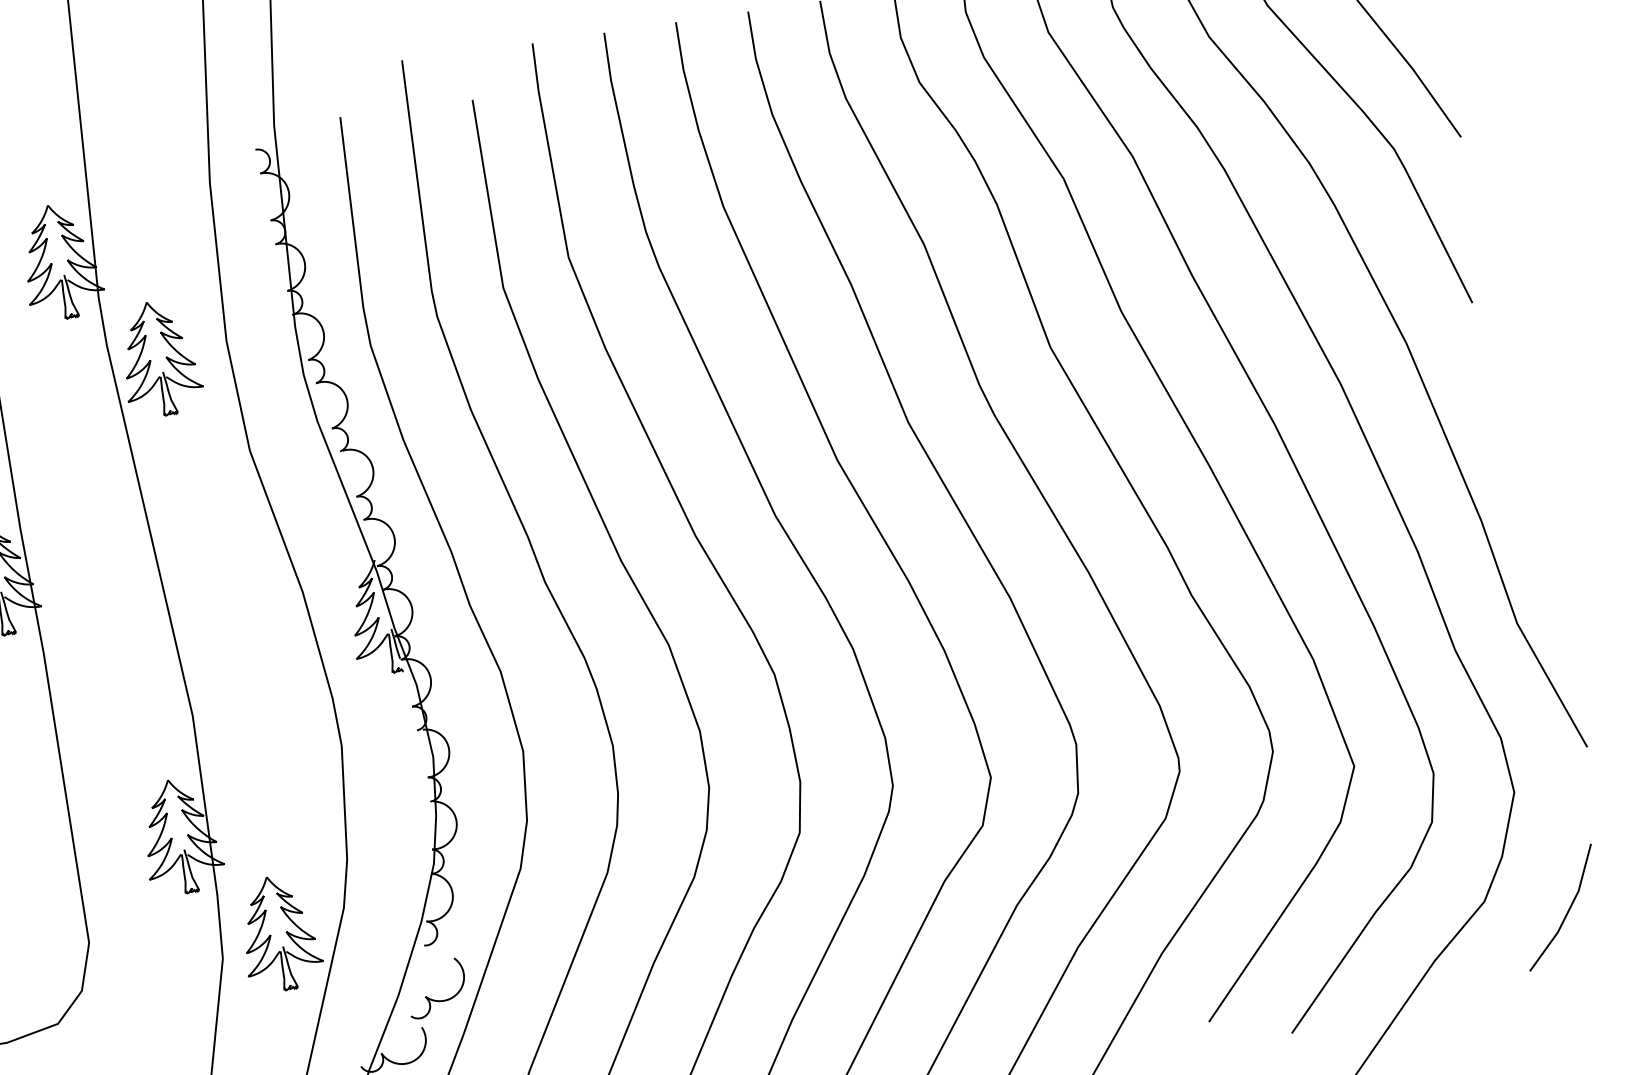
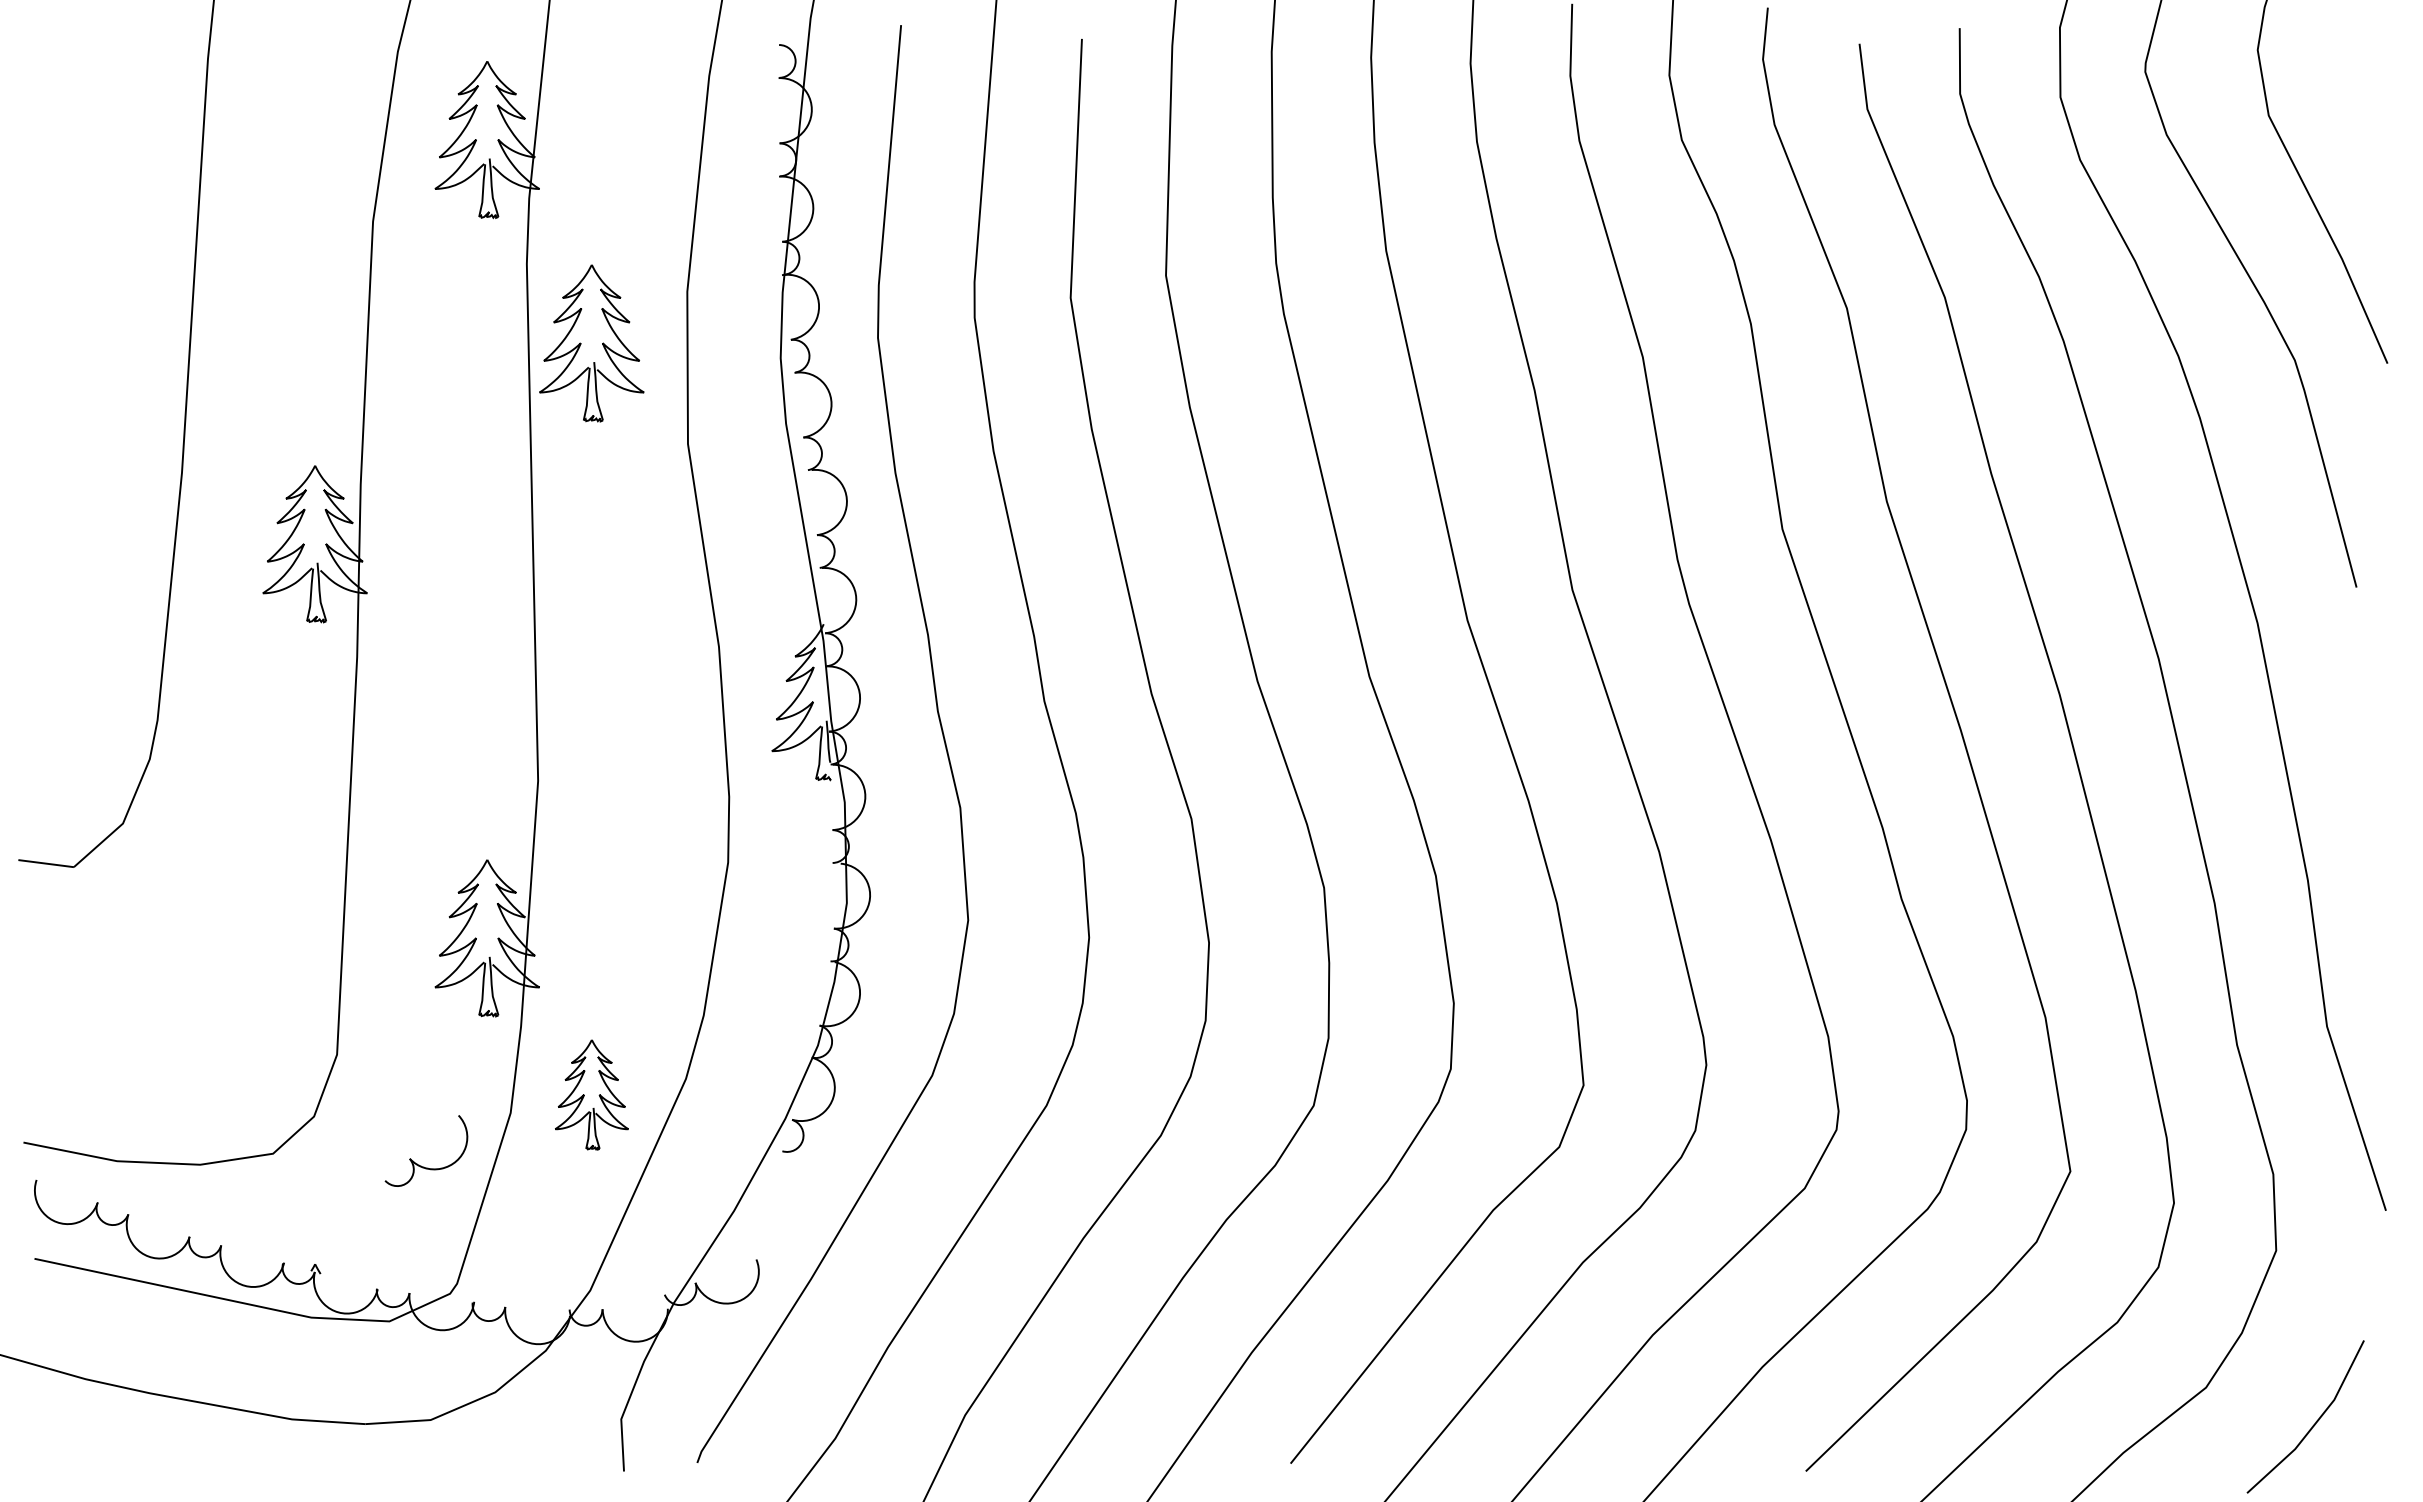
part: (158, 358) -> (591, 343), moved
part: (278, 933) -> (591, 1094), size x0.7
part: (433, 999) -> (419, 1164), moved

